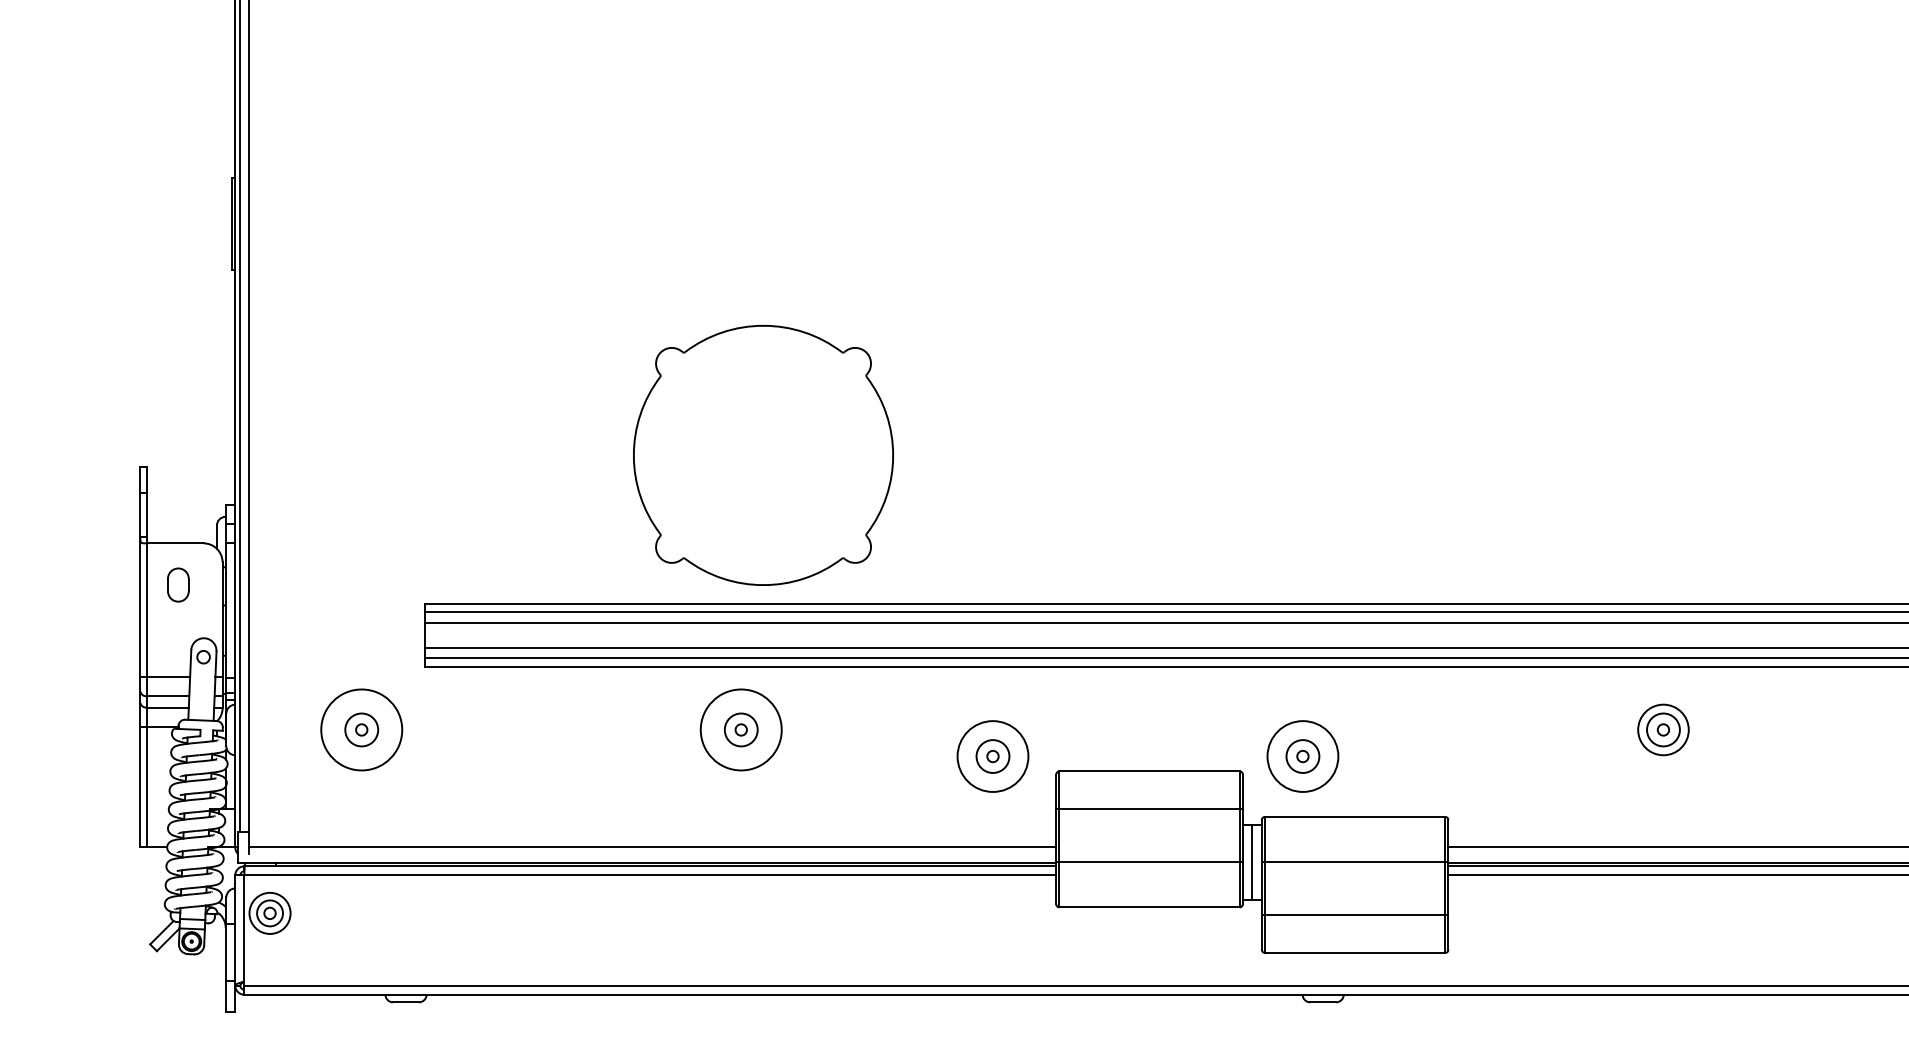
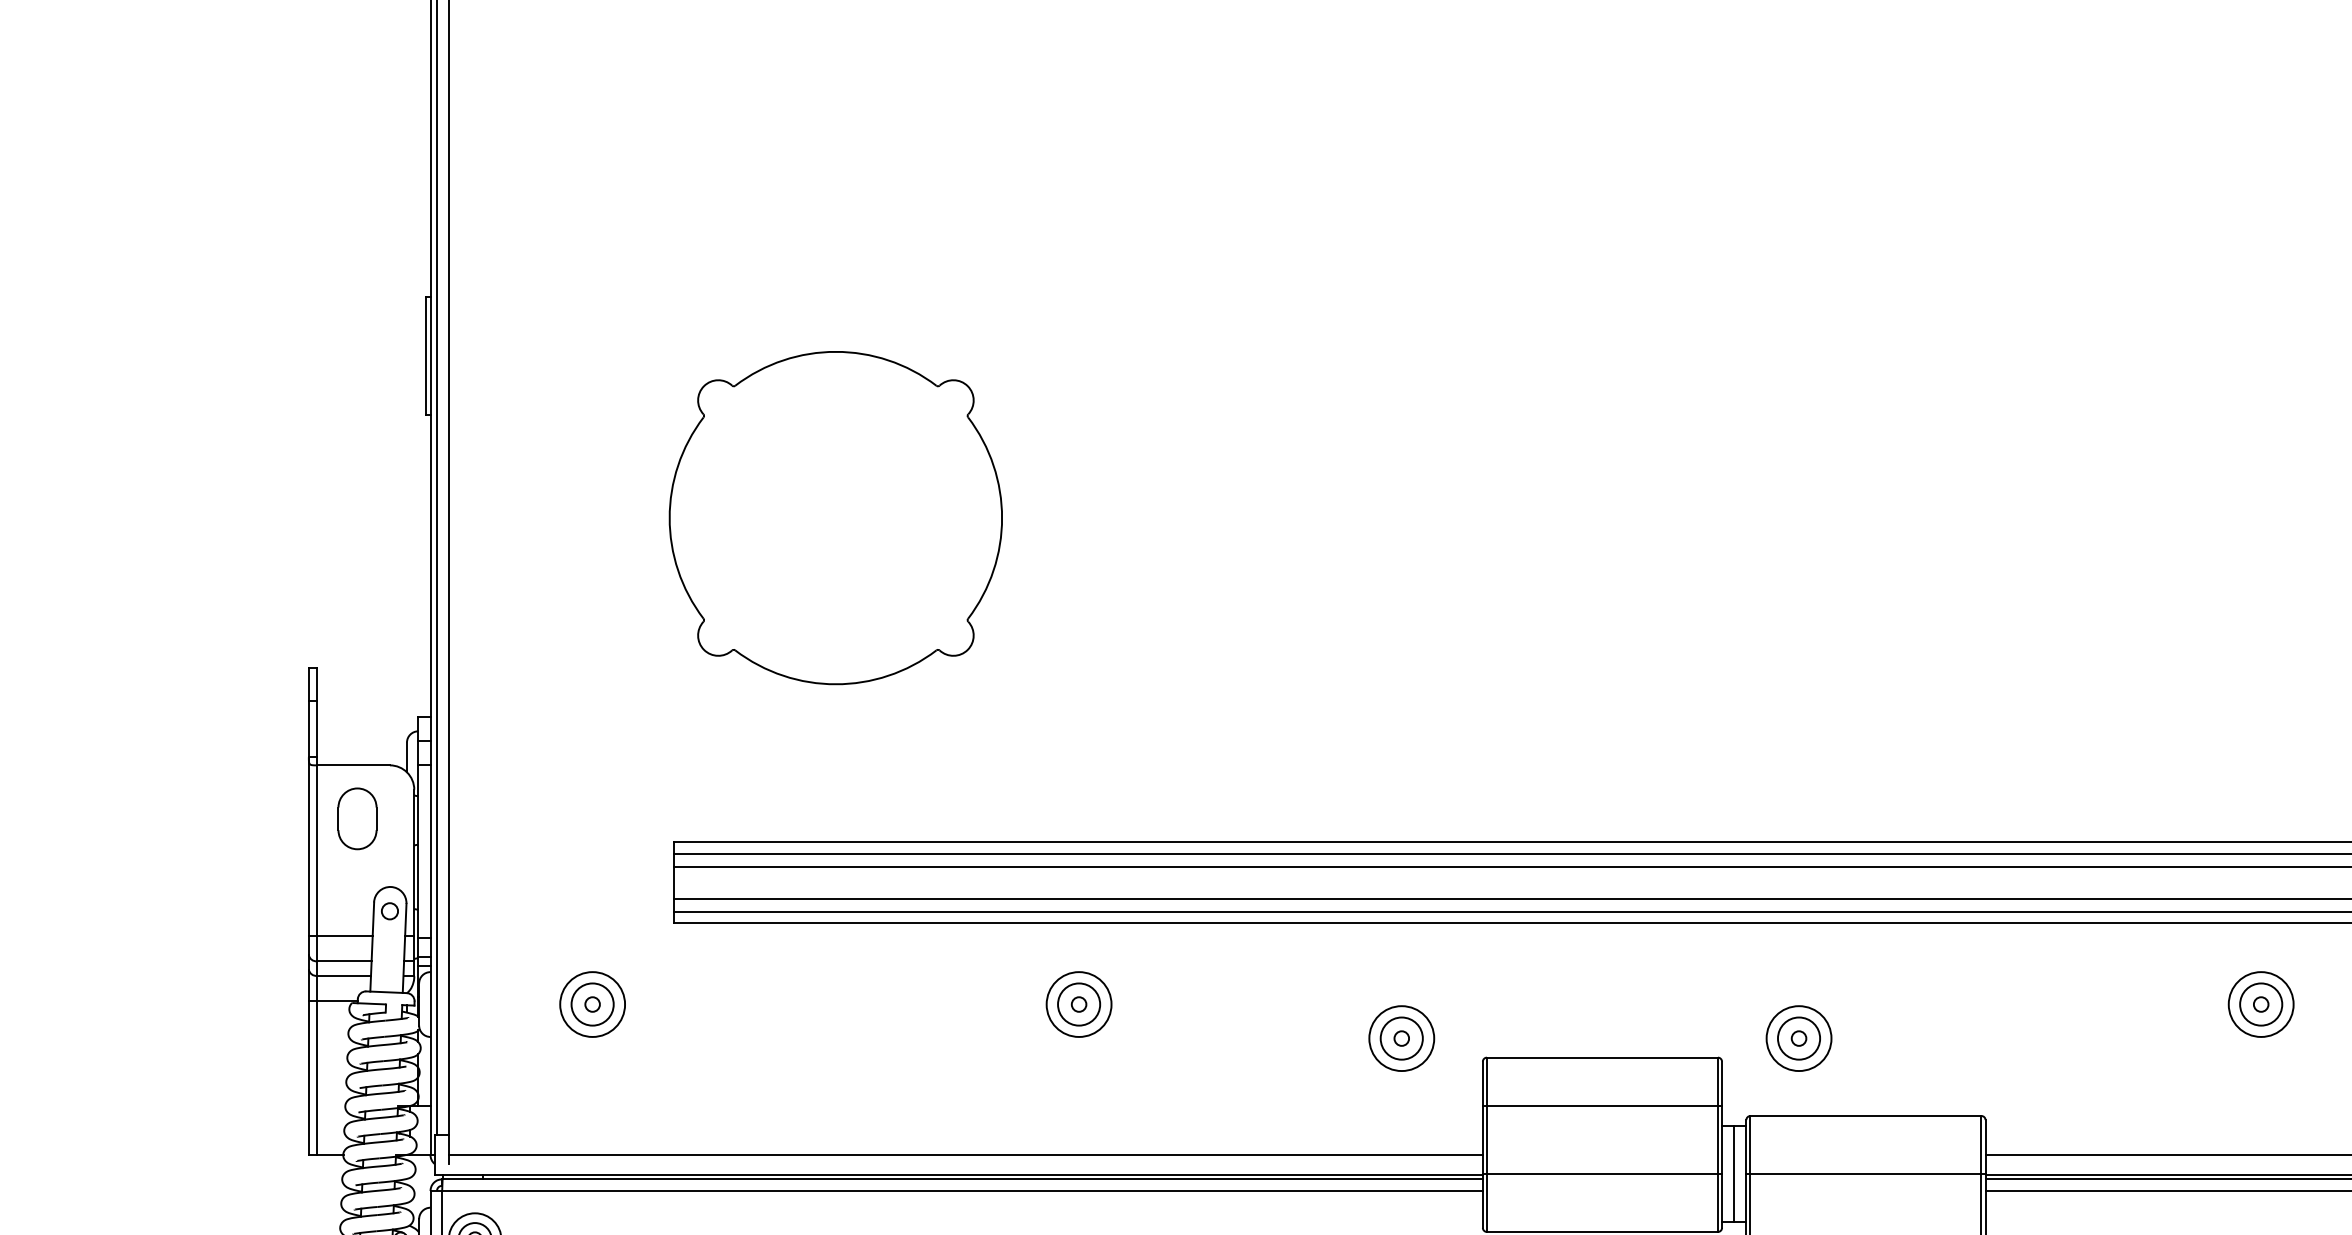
part: (763, 455) -> (835, 518), moved
part: (178, 584) -> (357, 818), size x1.43
circle: (361, 729) -> (592, 1003), size x0.62
circle: (740, 729) -> (1078, 1003), size x0.62
circle: (992, 756) -> (1401, 1038), size x0.71
circle: (1302, 756) -> (1798, 1038), size x0.71

